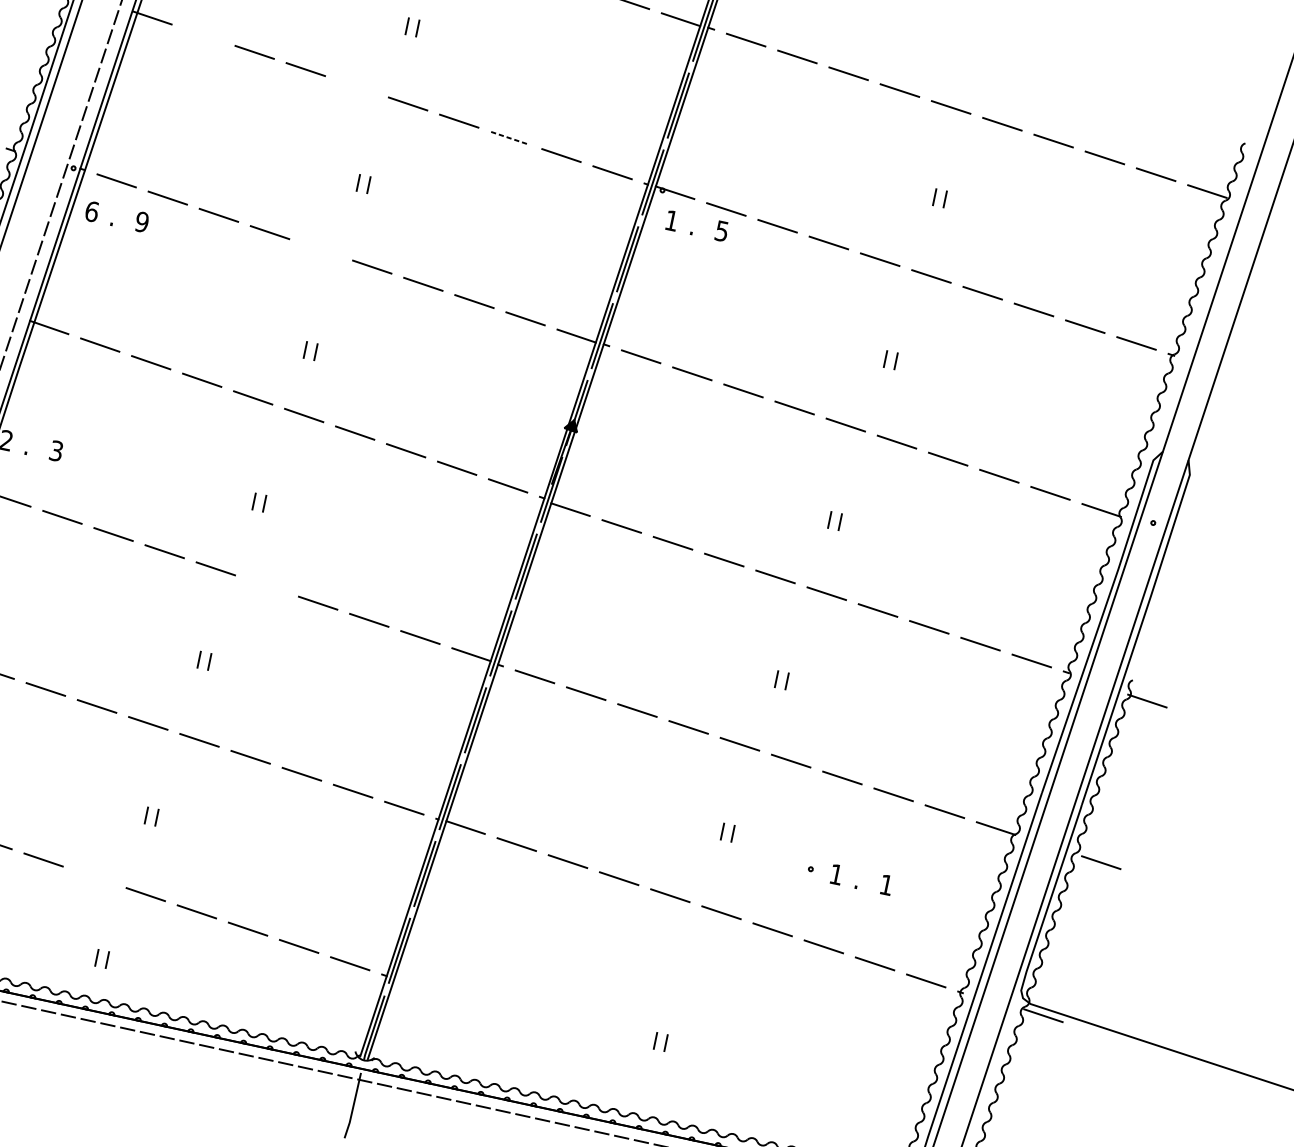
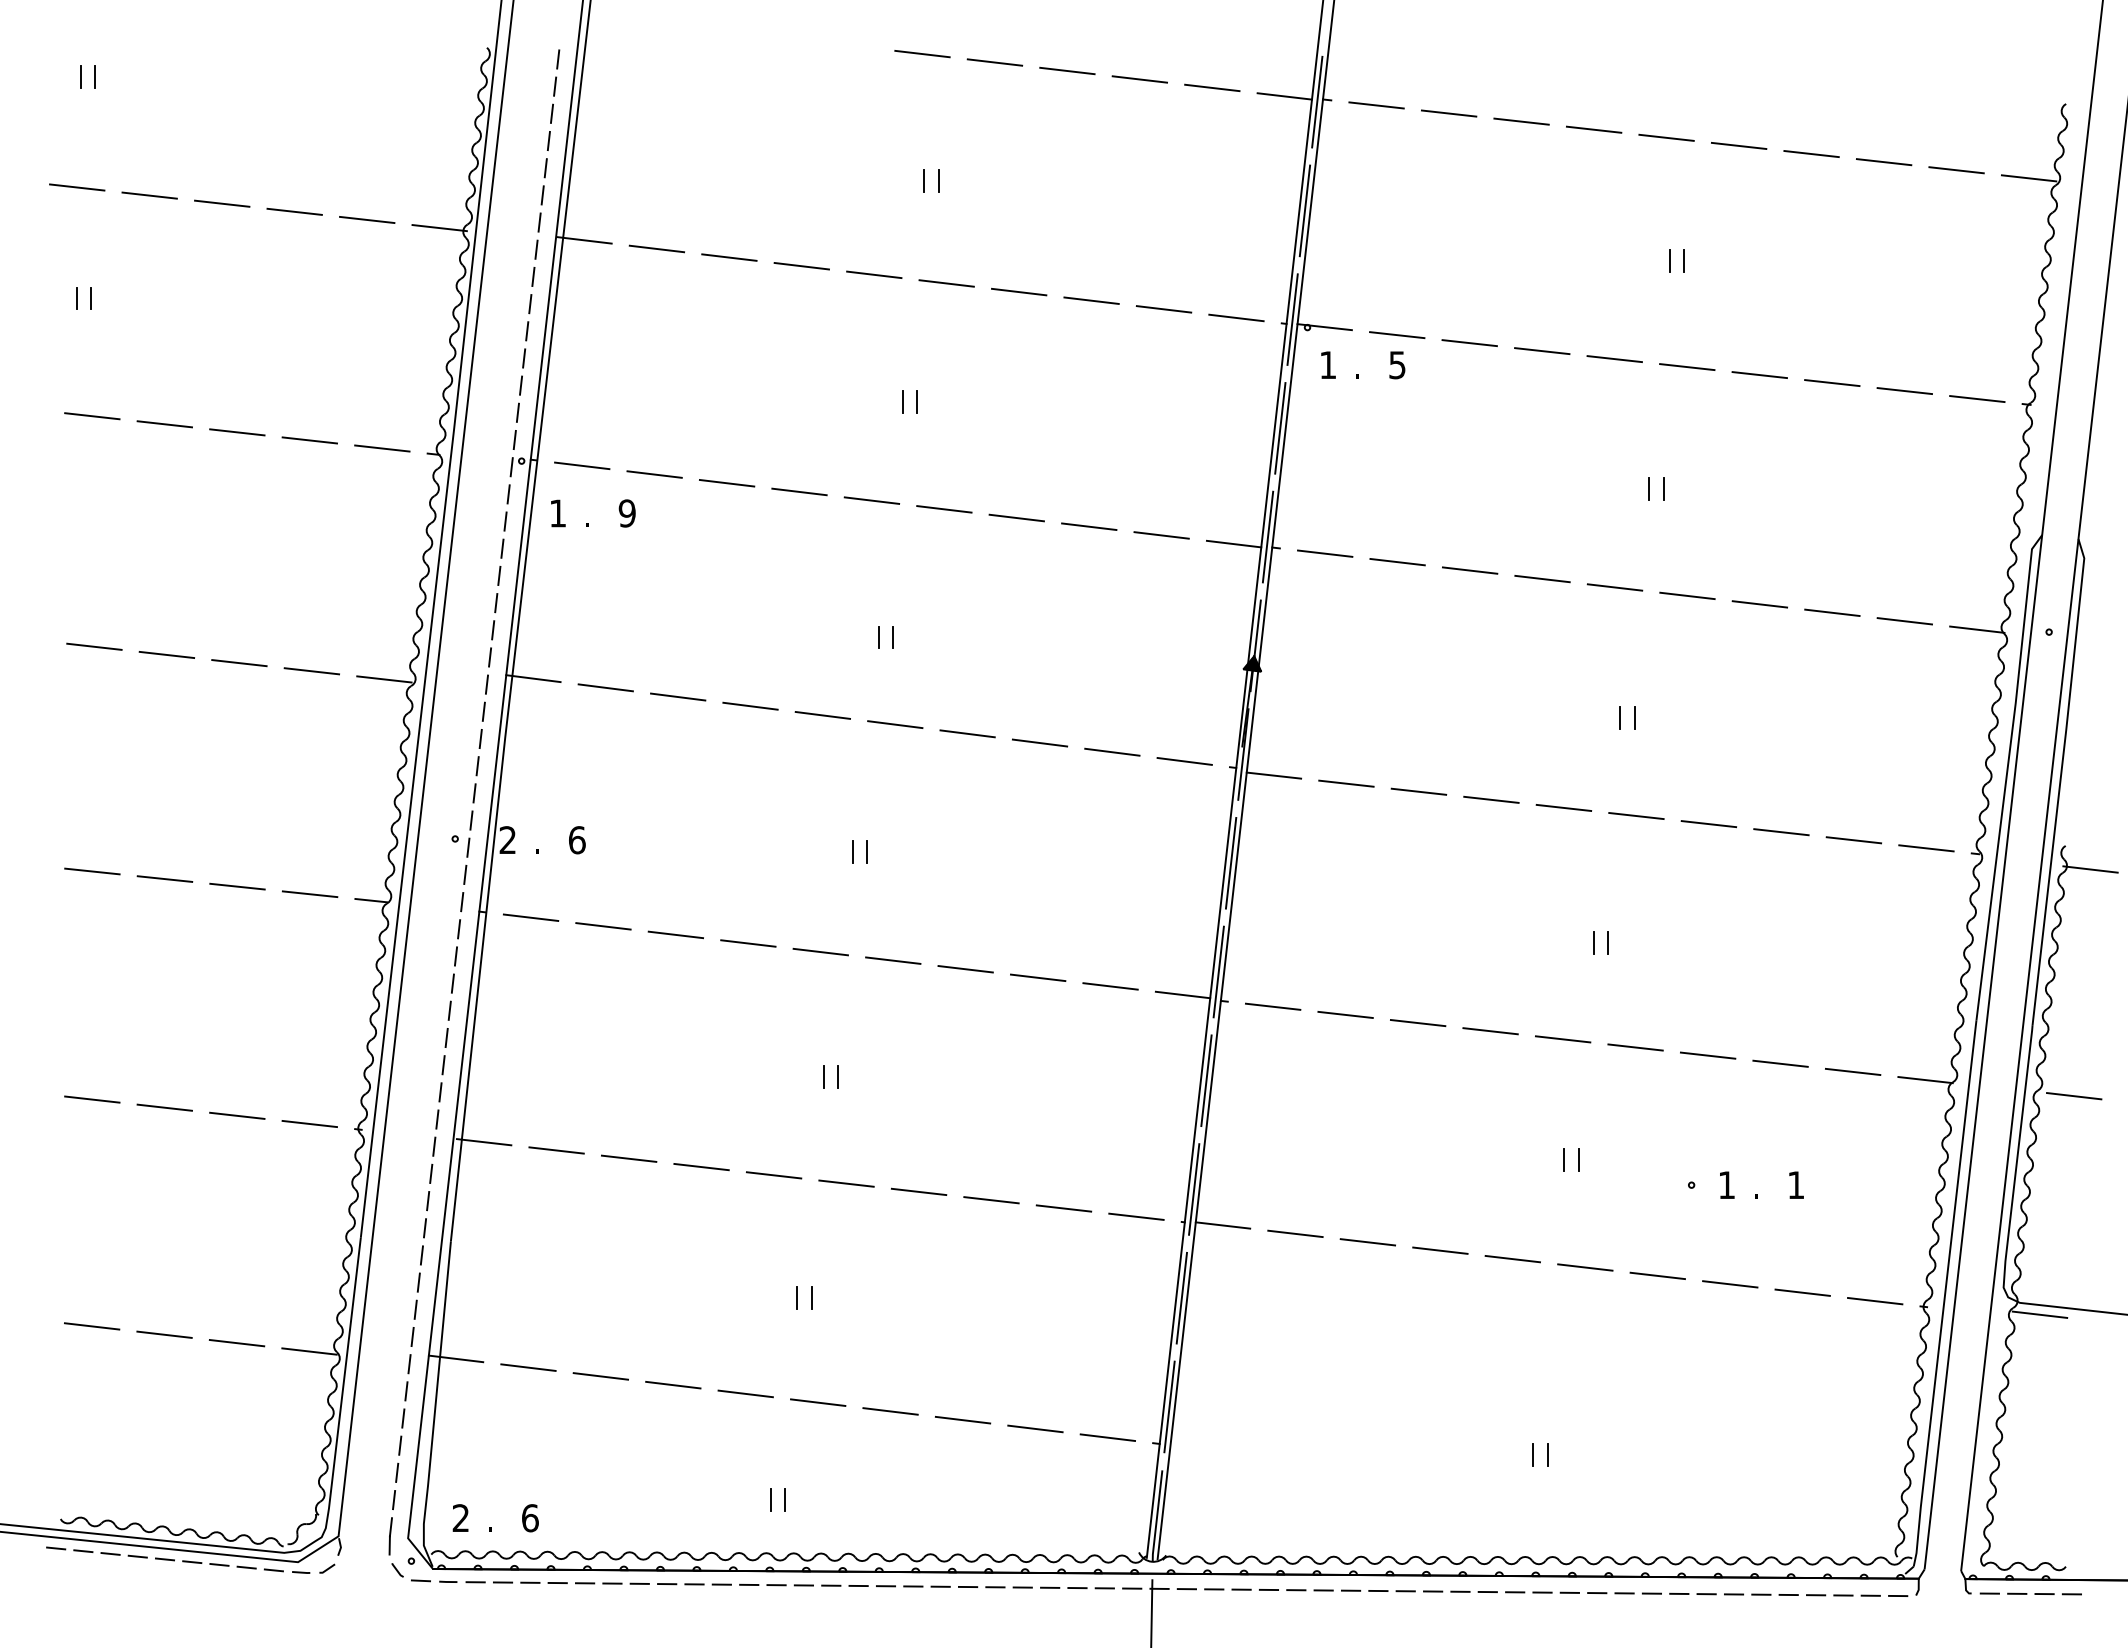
line: (203, 34) -> (656, 248), added
line: (357, 86) -> (874, 274), added
line: (511, 138) -> (1092, 300), dashed -> solid
text: (91, 211) -> (557, 513), 6 -> 1
line: (320, 249) -> (871, 500), added
text: (56, 451) -> (577, 840), 3 -> 6
line: (267, 585) -> (893, 960), added
line: (94, 876) -> (745, 1393), added

